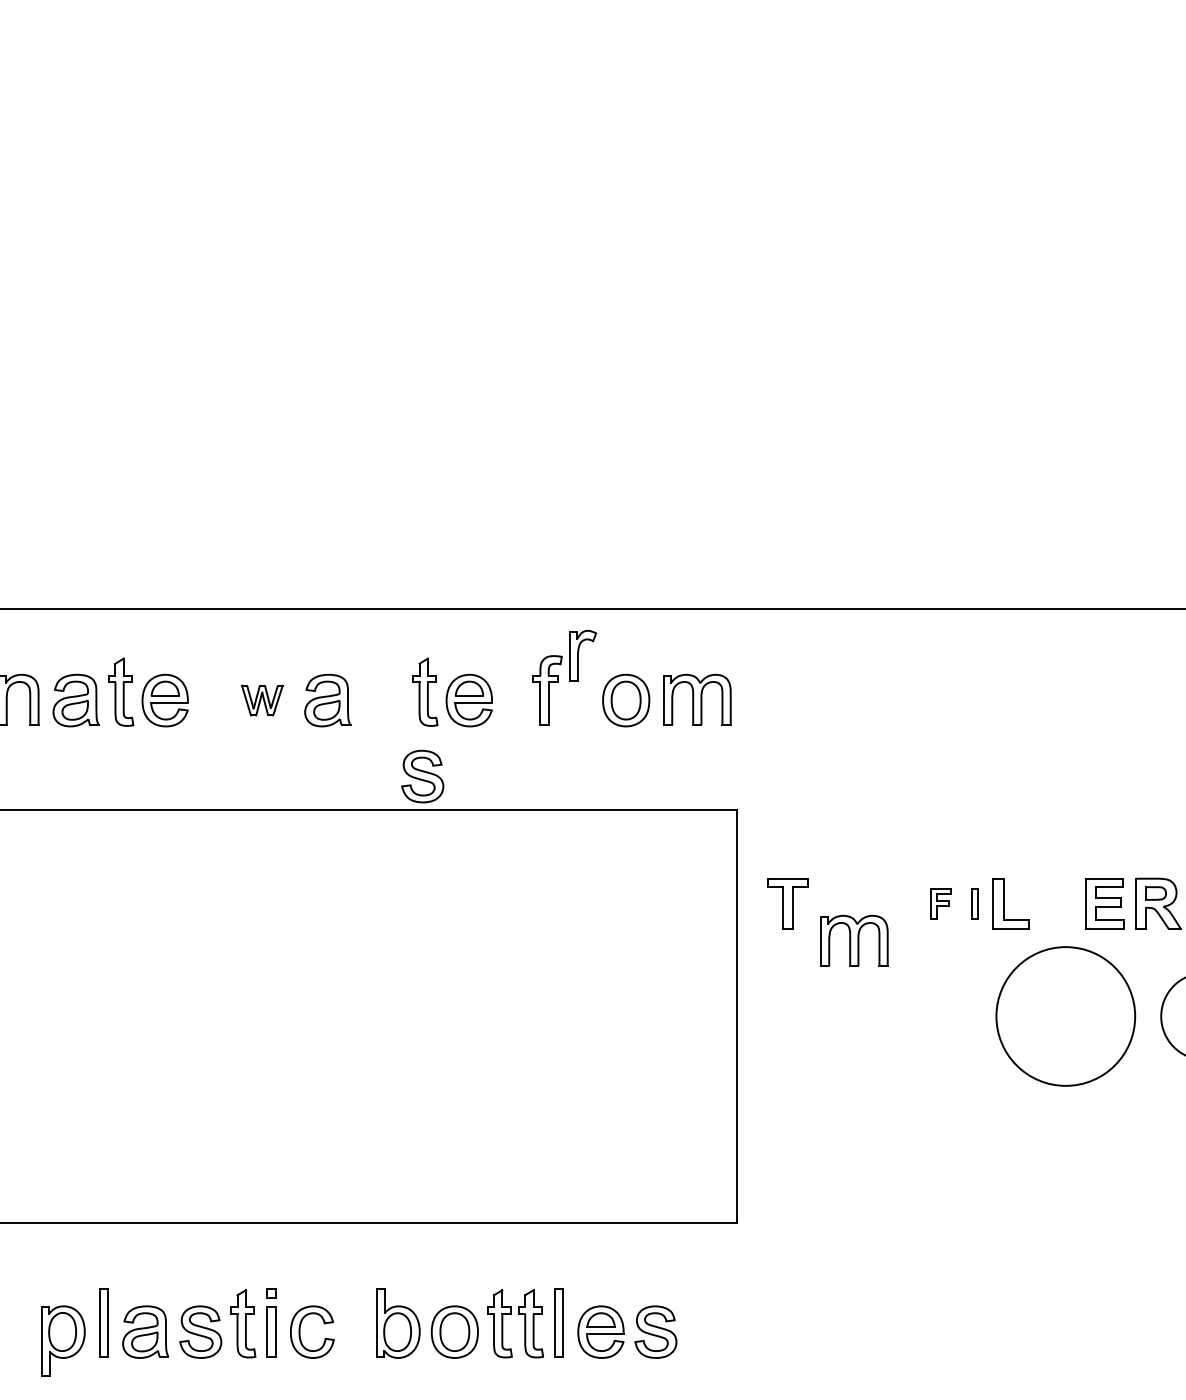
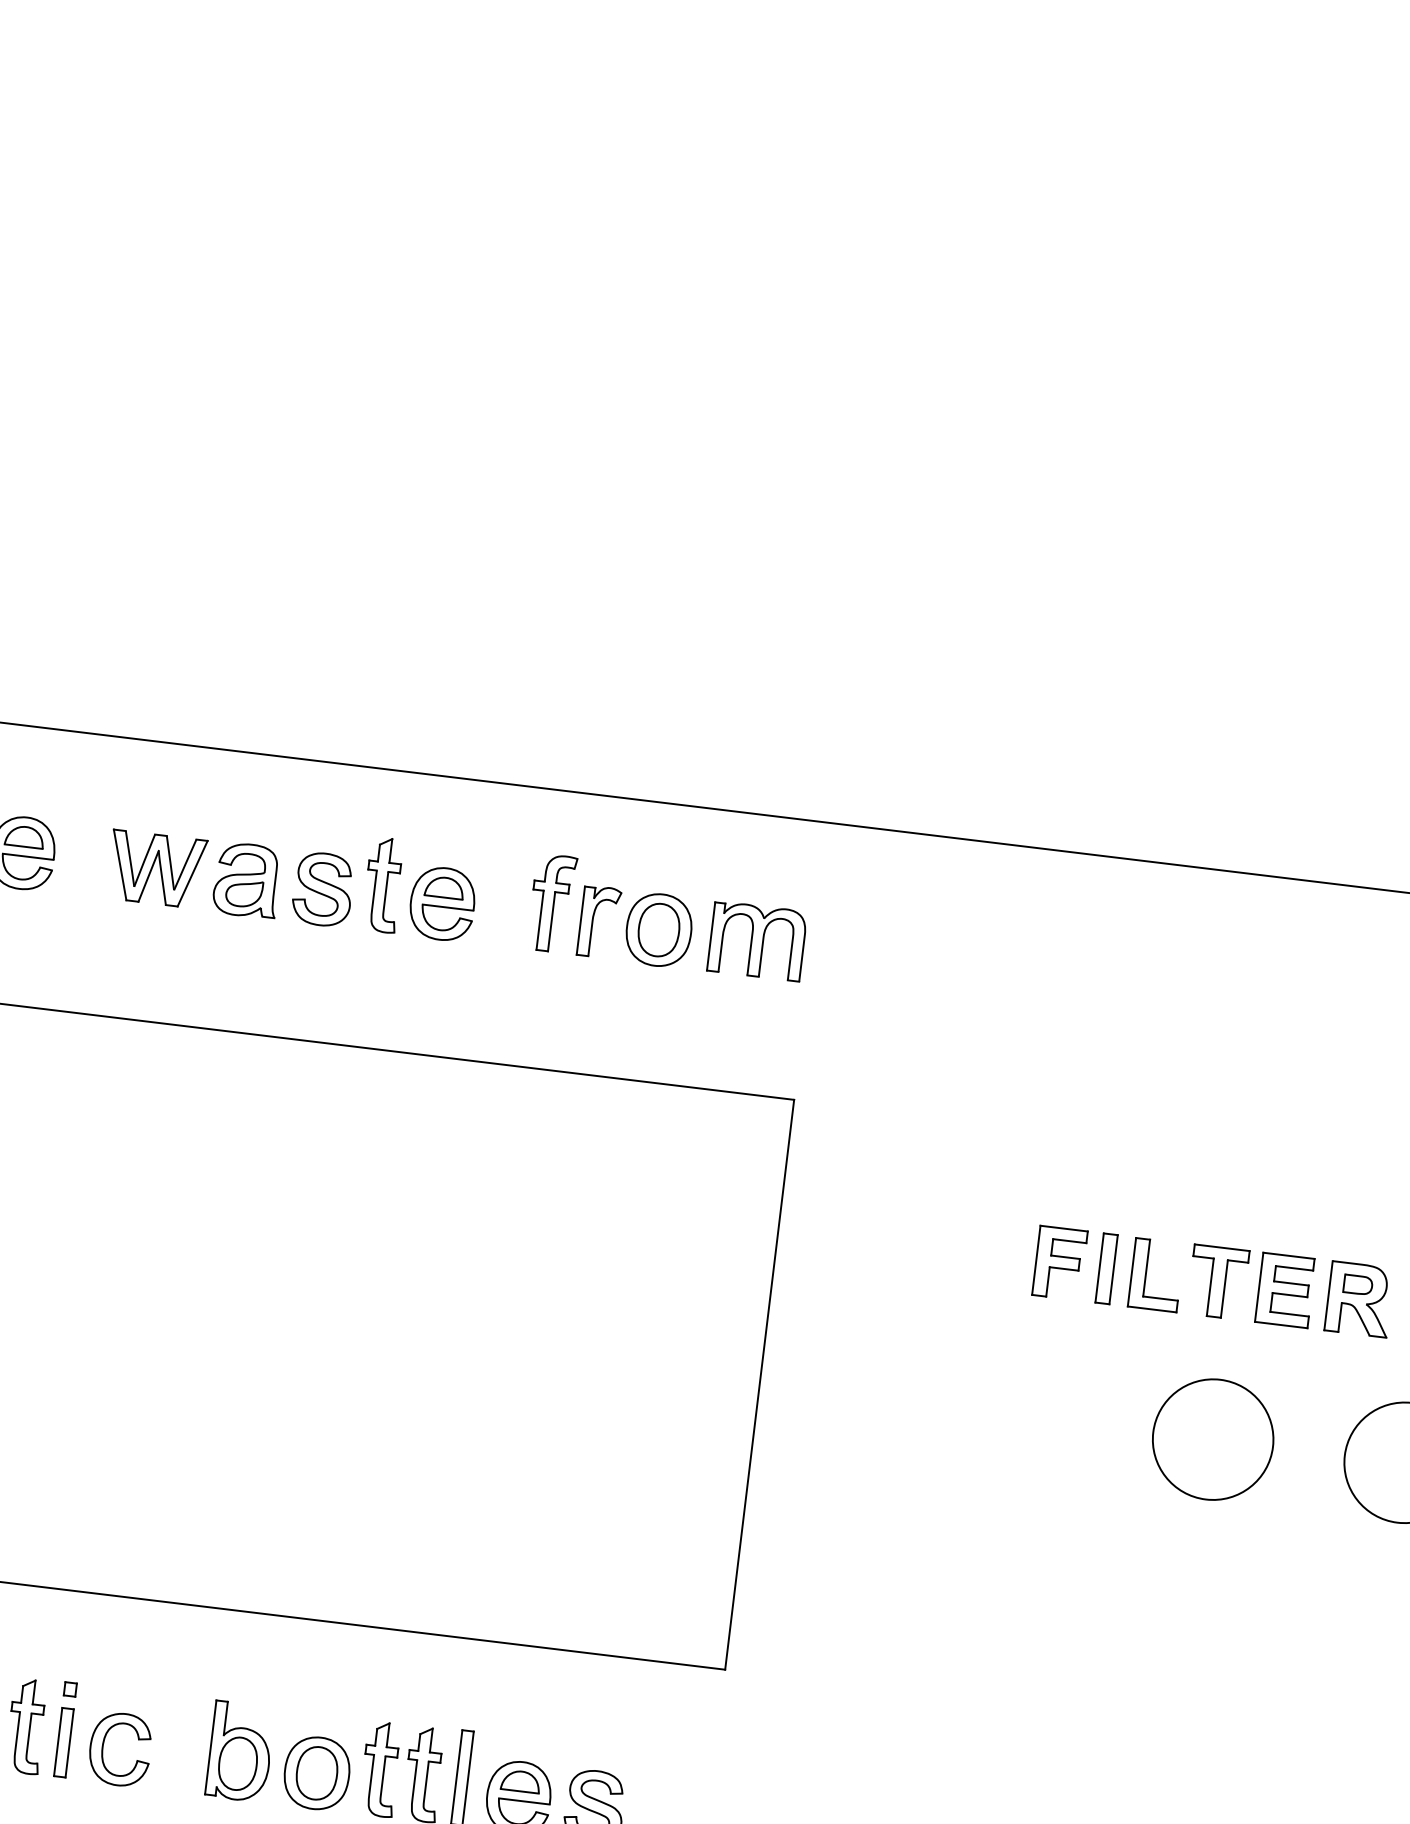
part: (583, 655) -> (600, 921), moved
part: (262, 700) -> (157, 869), size x1.67
part: (422, 776) -> (322, 889), moved
part: (787, 903) -> (1217, 1281), moved
part: (940, 903) -> (1059, 1262), size x1.67
part: (974, 903) -> (1105, 1268), size x1.67
part: (854, 940) -> (934, 1299), removed
circle: (1065, 1016) -> (1212, 1439), size x0.62

